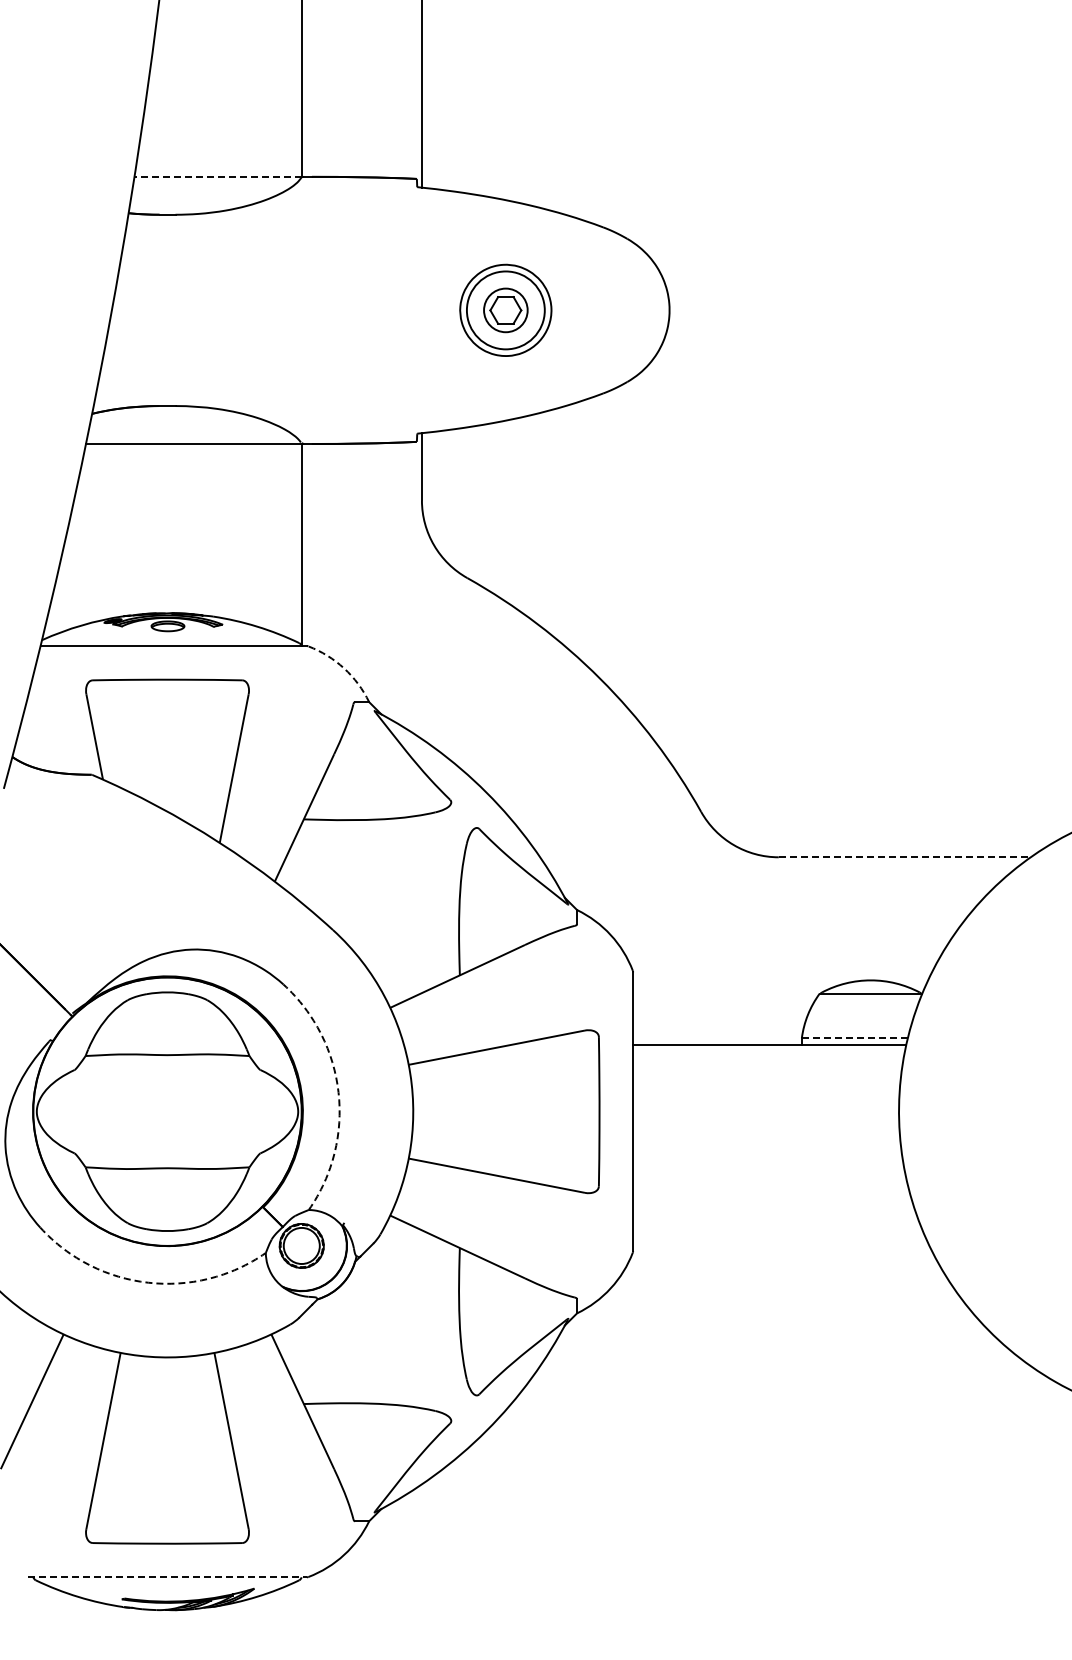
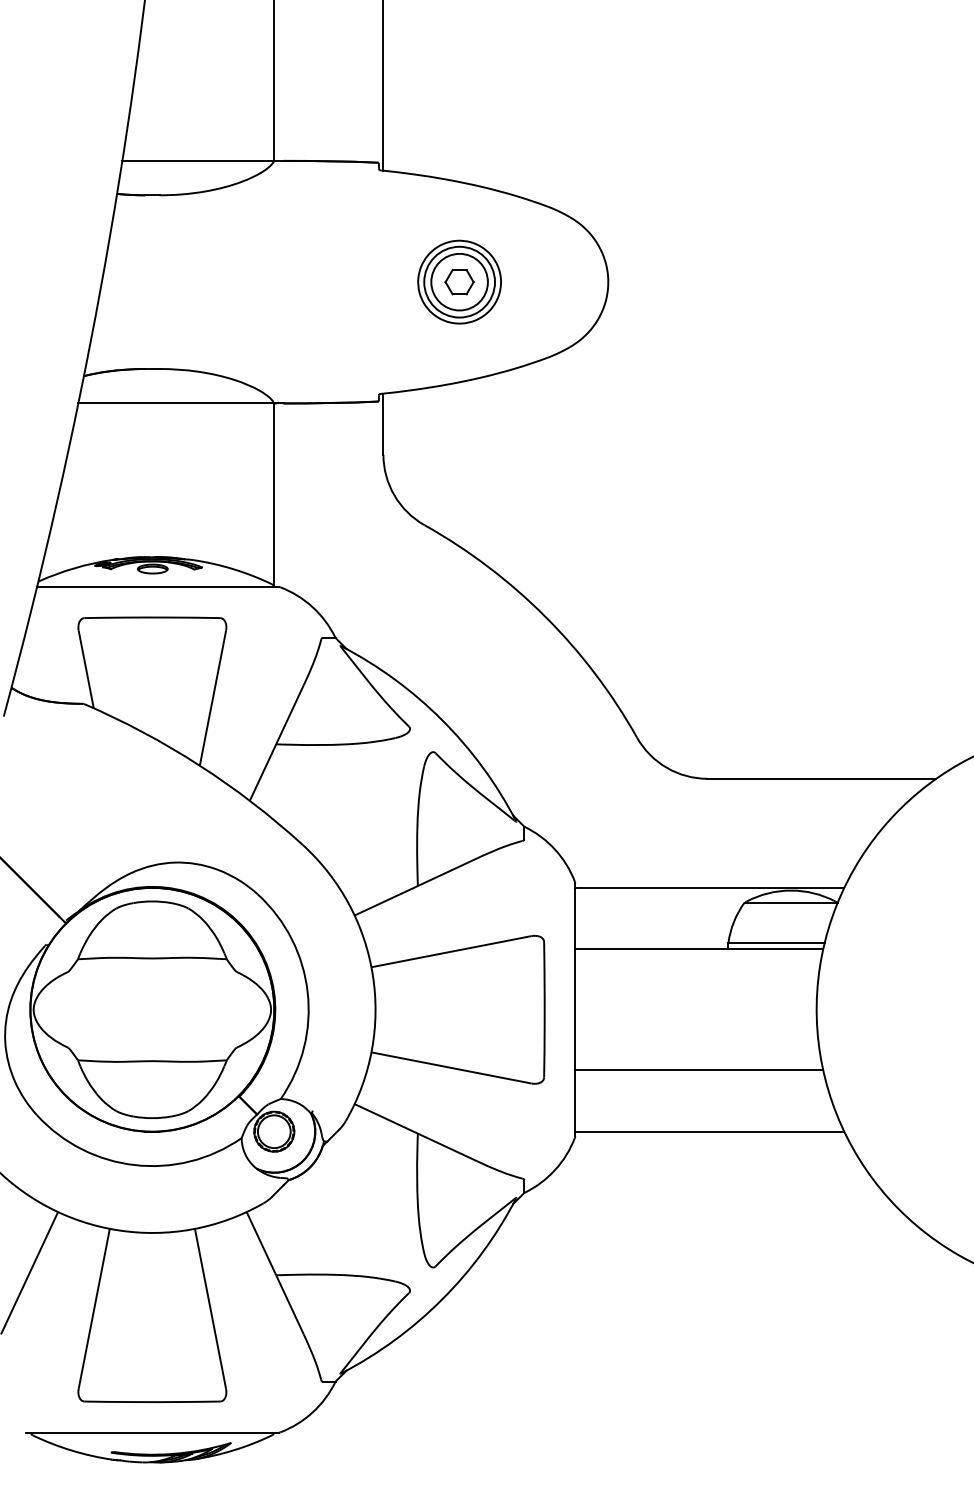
line: (217, 177) -> (197, 161), dashed -> solid
circle: (505, 310) -> (459, 282), size x1.43
arc: (344, 668) -> (313, 607), dashed -> solid
line: (904, 857) -> (821, 778), dashed -> solid
line: (781, 977) -> (709, 887), added
line: (854, 1038) -> (776, 943), dashed -> solid
arc: (338, 1092) -> (307, 992), dashed -> solid
line: (769, 1178) -> (699, 1070), added
line: (781, 1245) -> (709, 1131), added
arc: (148, 1282) -> (135, 1164), dashed -> solid
line: (168, 1577) -> (153, 1432), dashed -> solid

